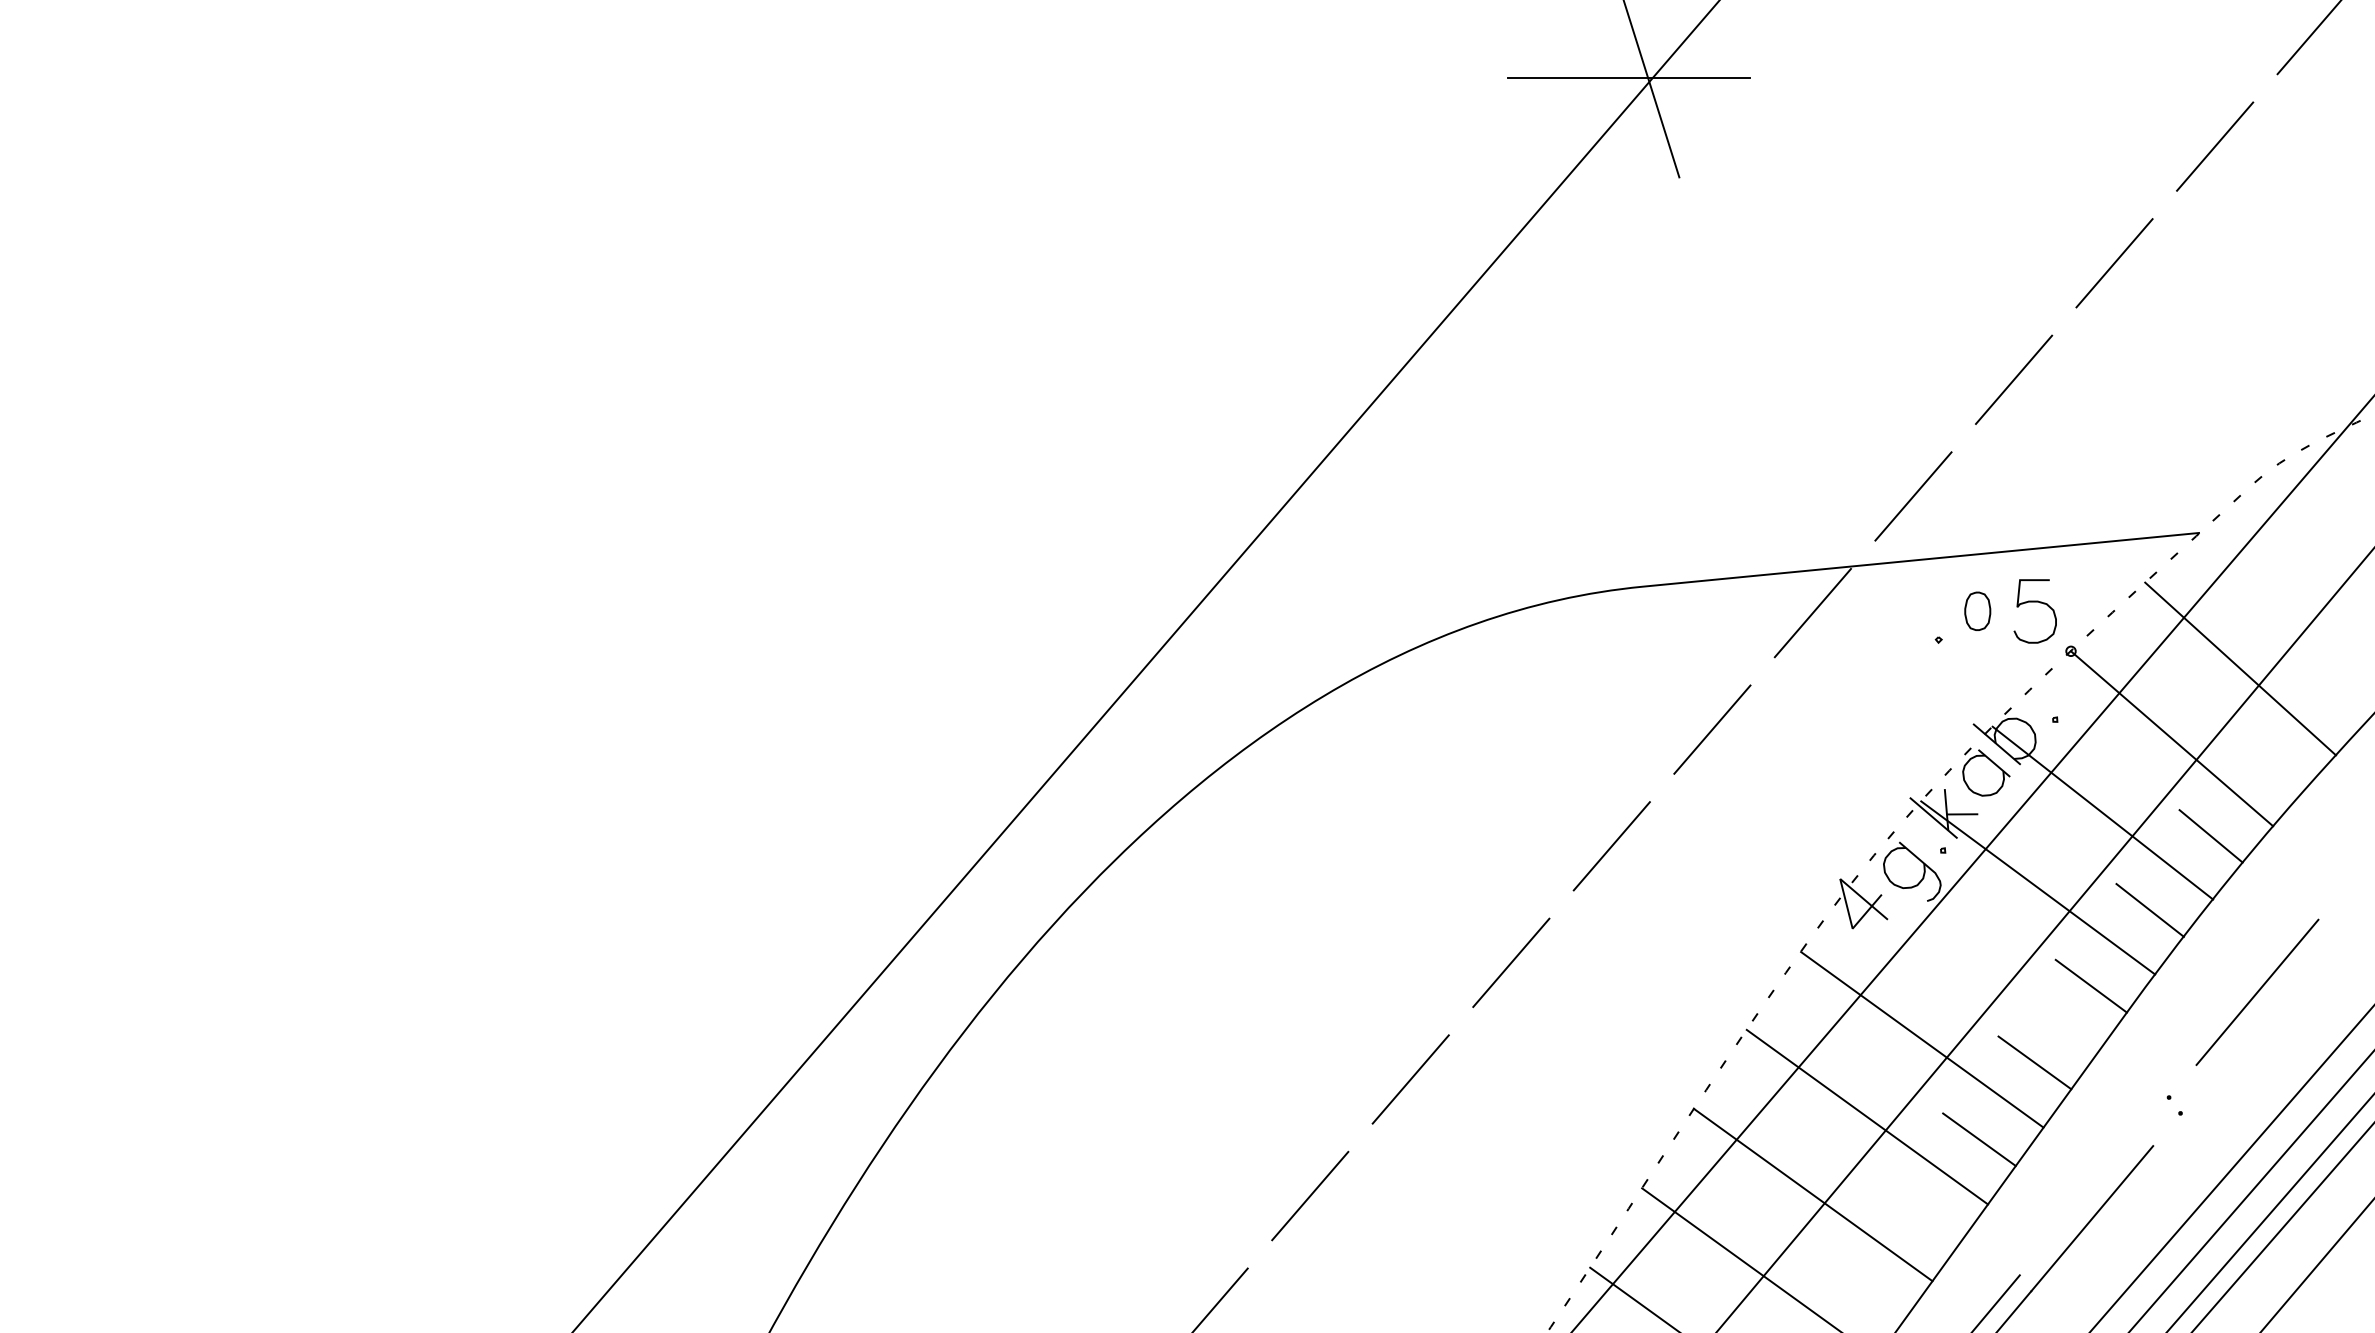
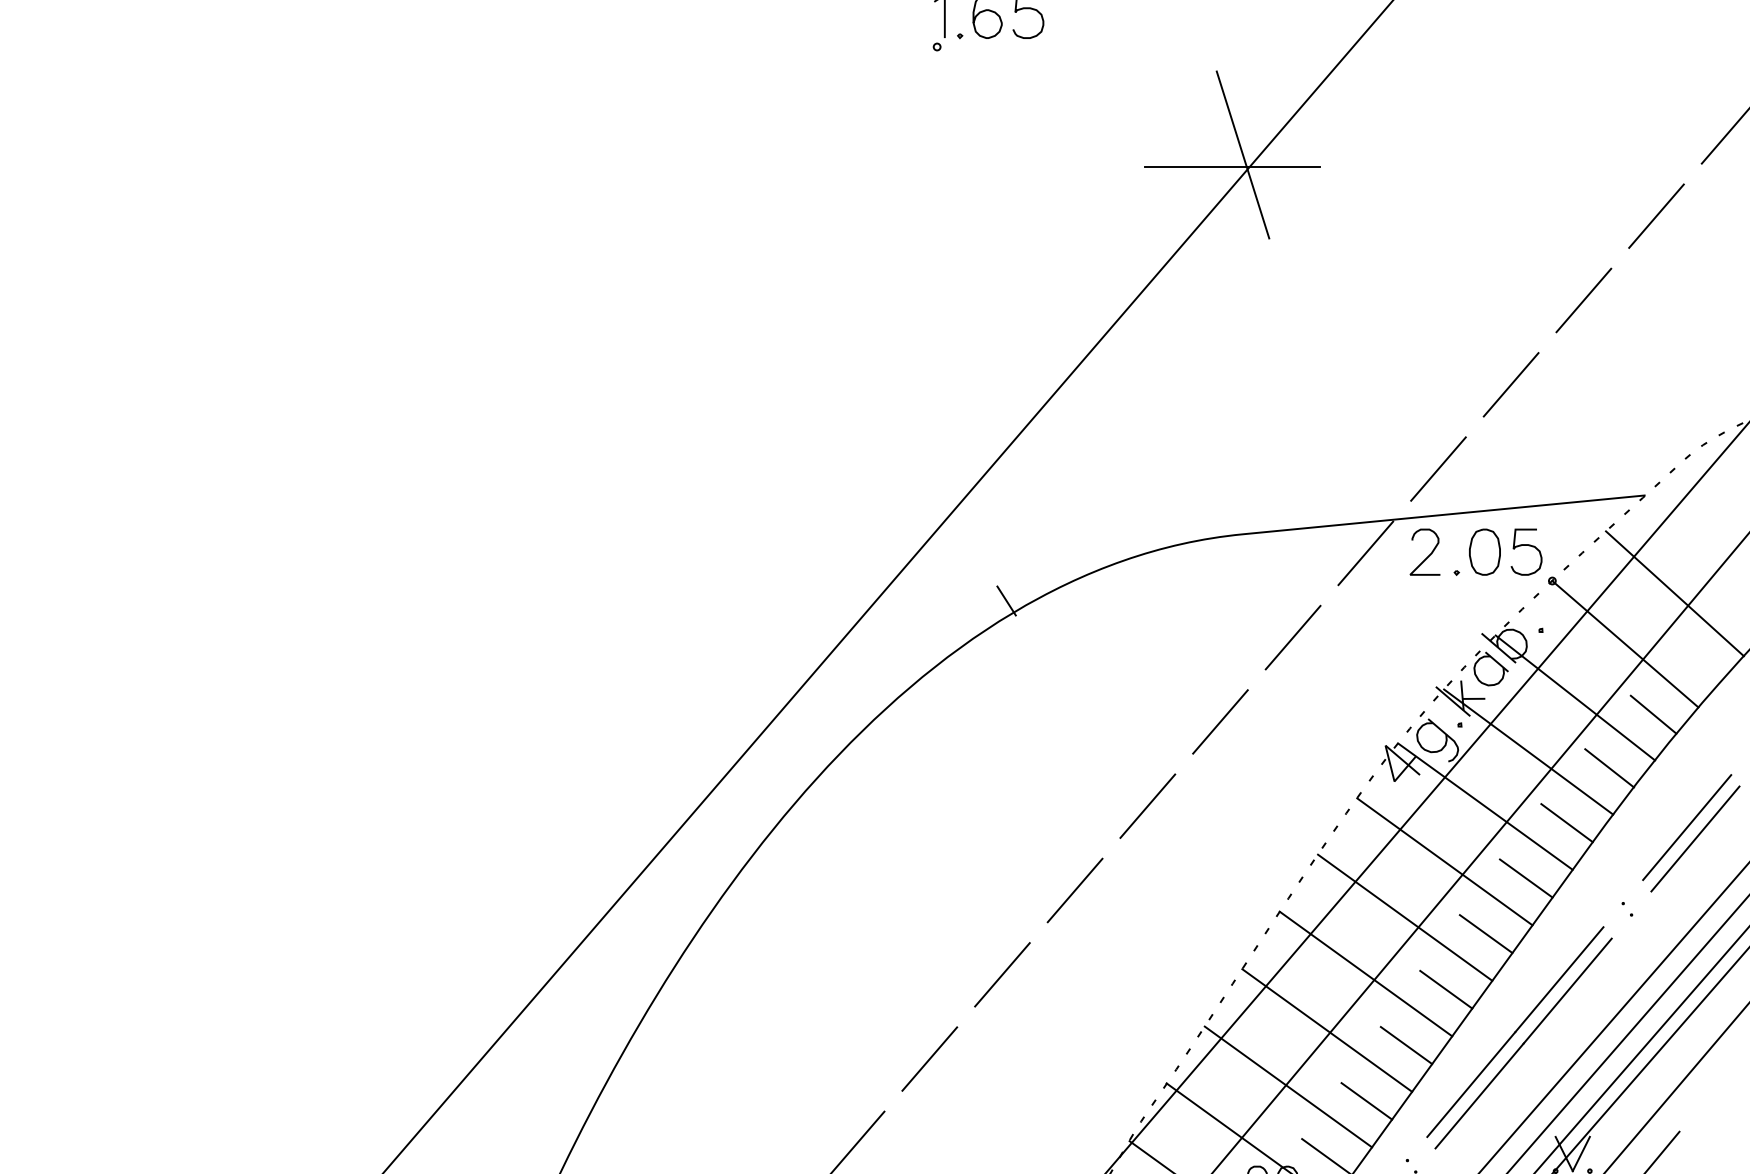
part: (1977, 610) -> (1484, 551), size x1.67
curve: (1899, 616) -> (1428, 555), added
line: (1315, 678) -> (1006, 600), added
line: (1978, 963) -> (1485, 806), added
line: (2269, 1007) -> (1695, 838), added
line: (2080, 1202) -> (1559, 979), added
line: (1924, 1216) -> (1446, 989), added
line: (1869, 1293) -> (1406, 1045), added

